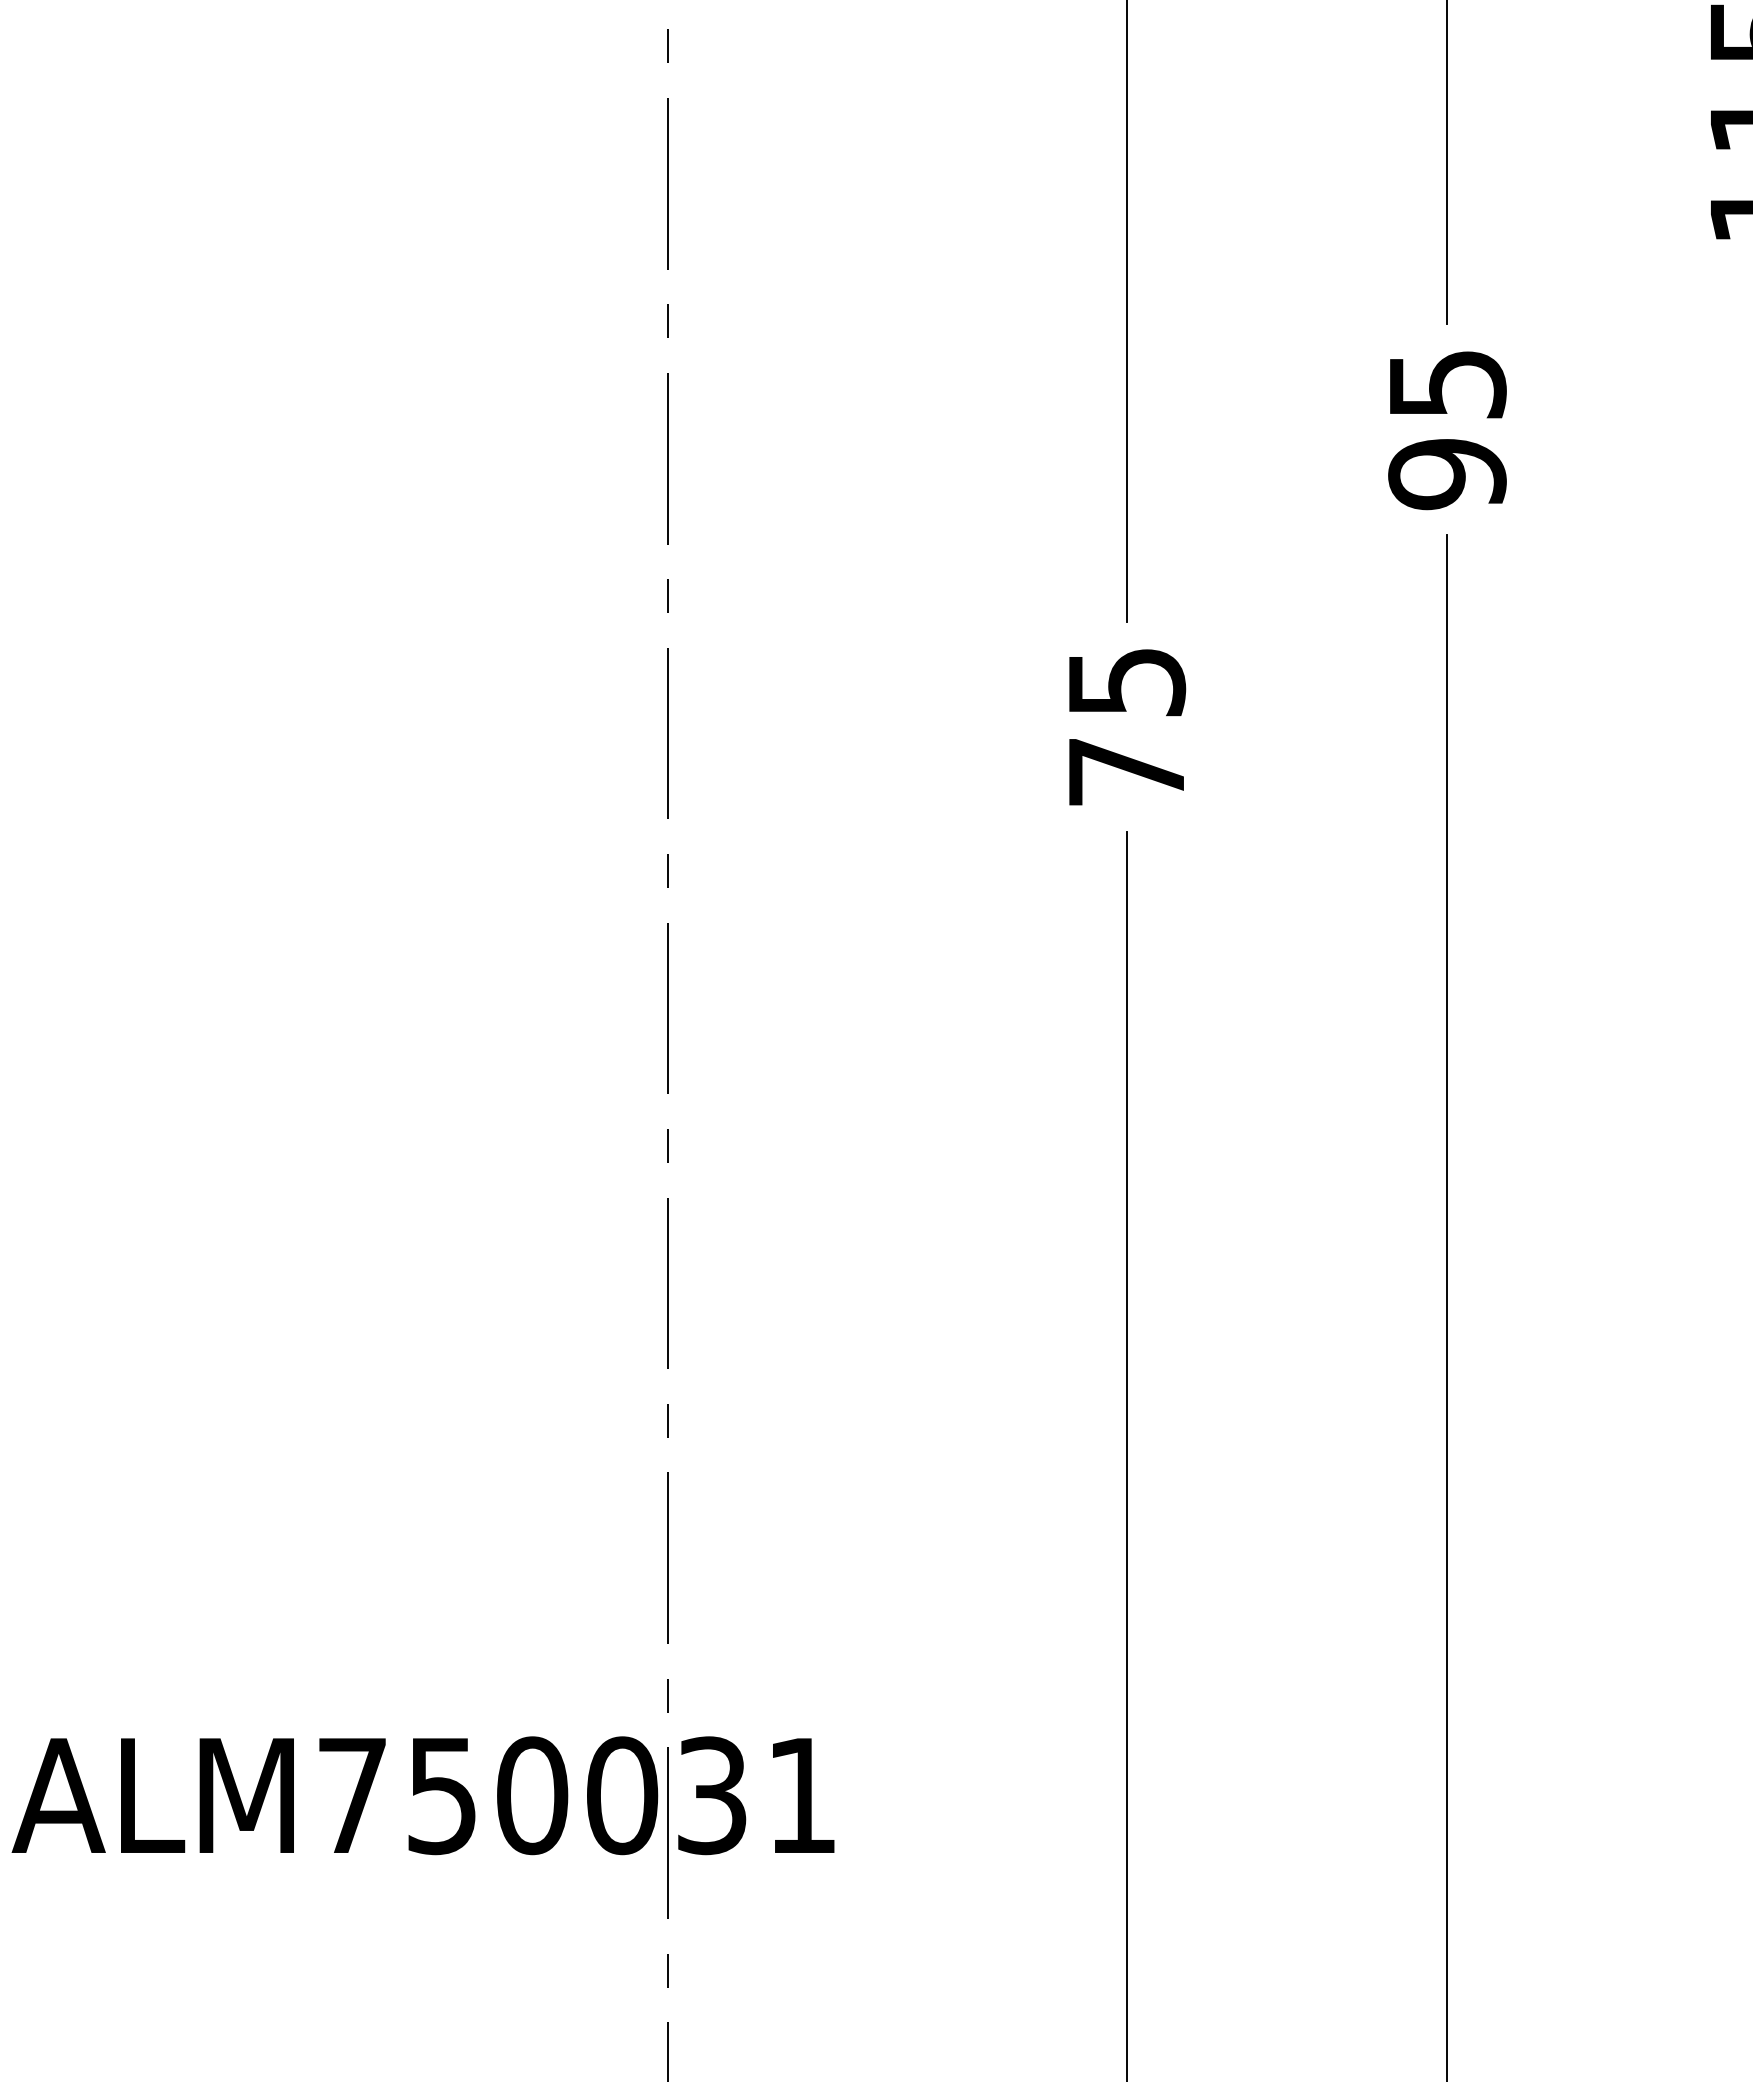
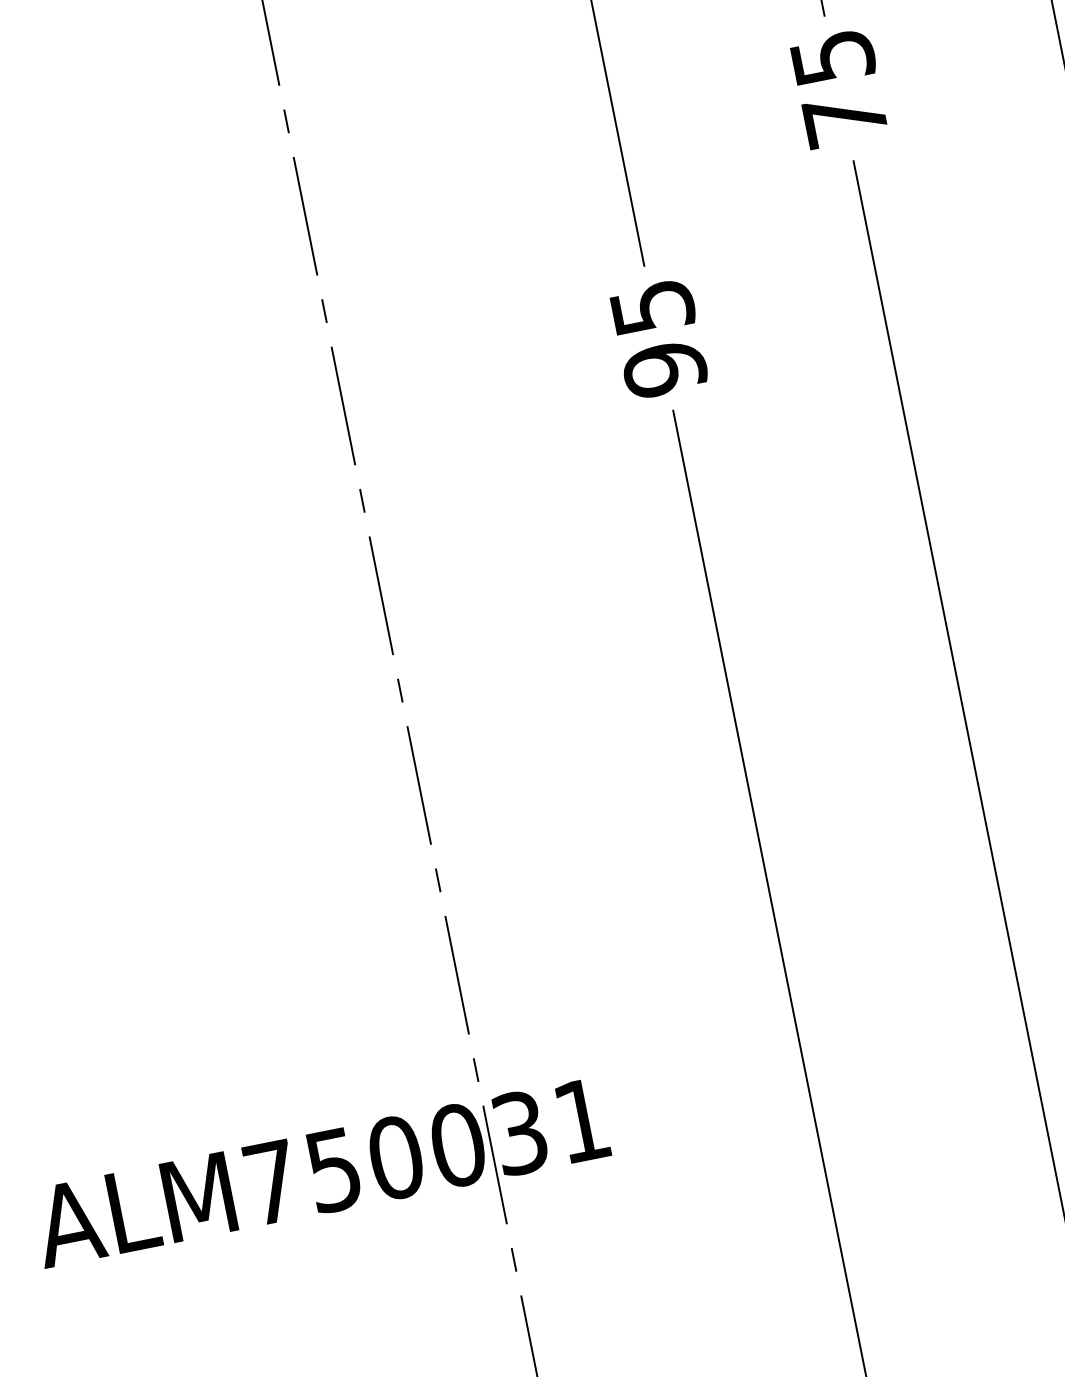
text: (1447, 474) -> (845, 119), 95 -> 75
text: (1126, 772) -> (664, 369), 75 -> 95

